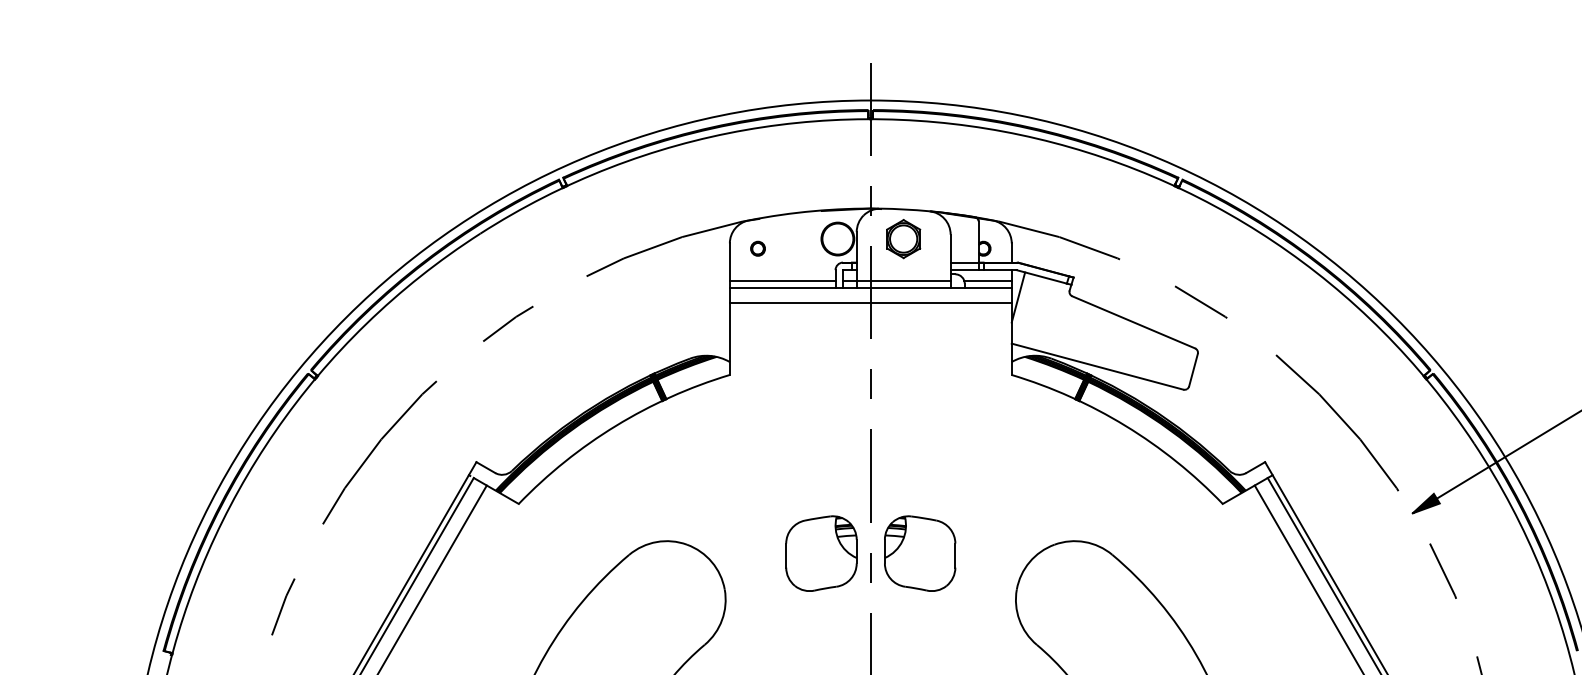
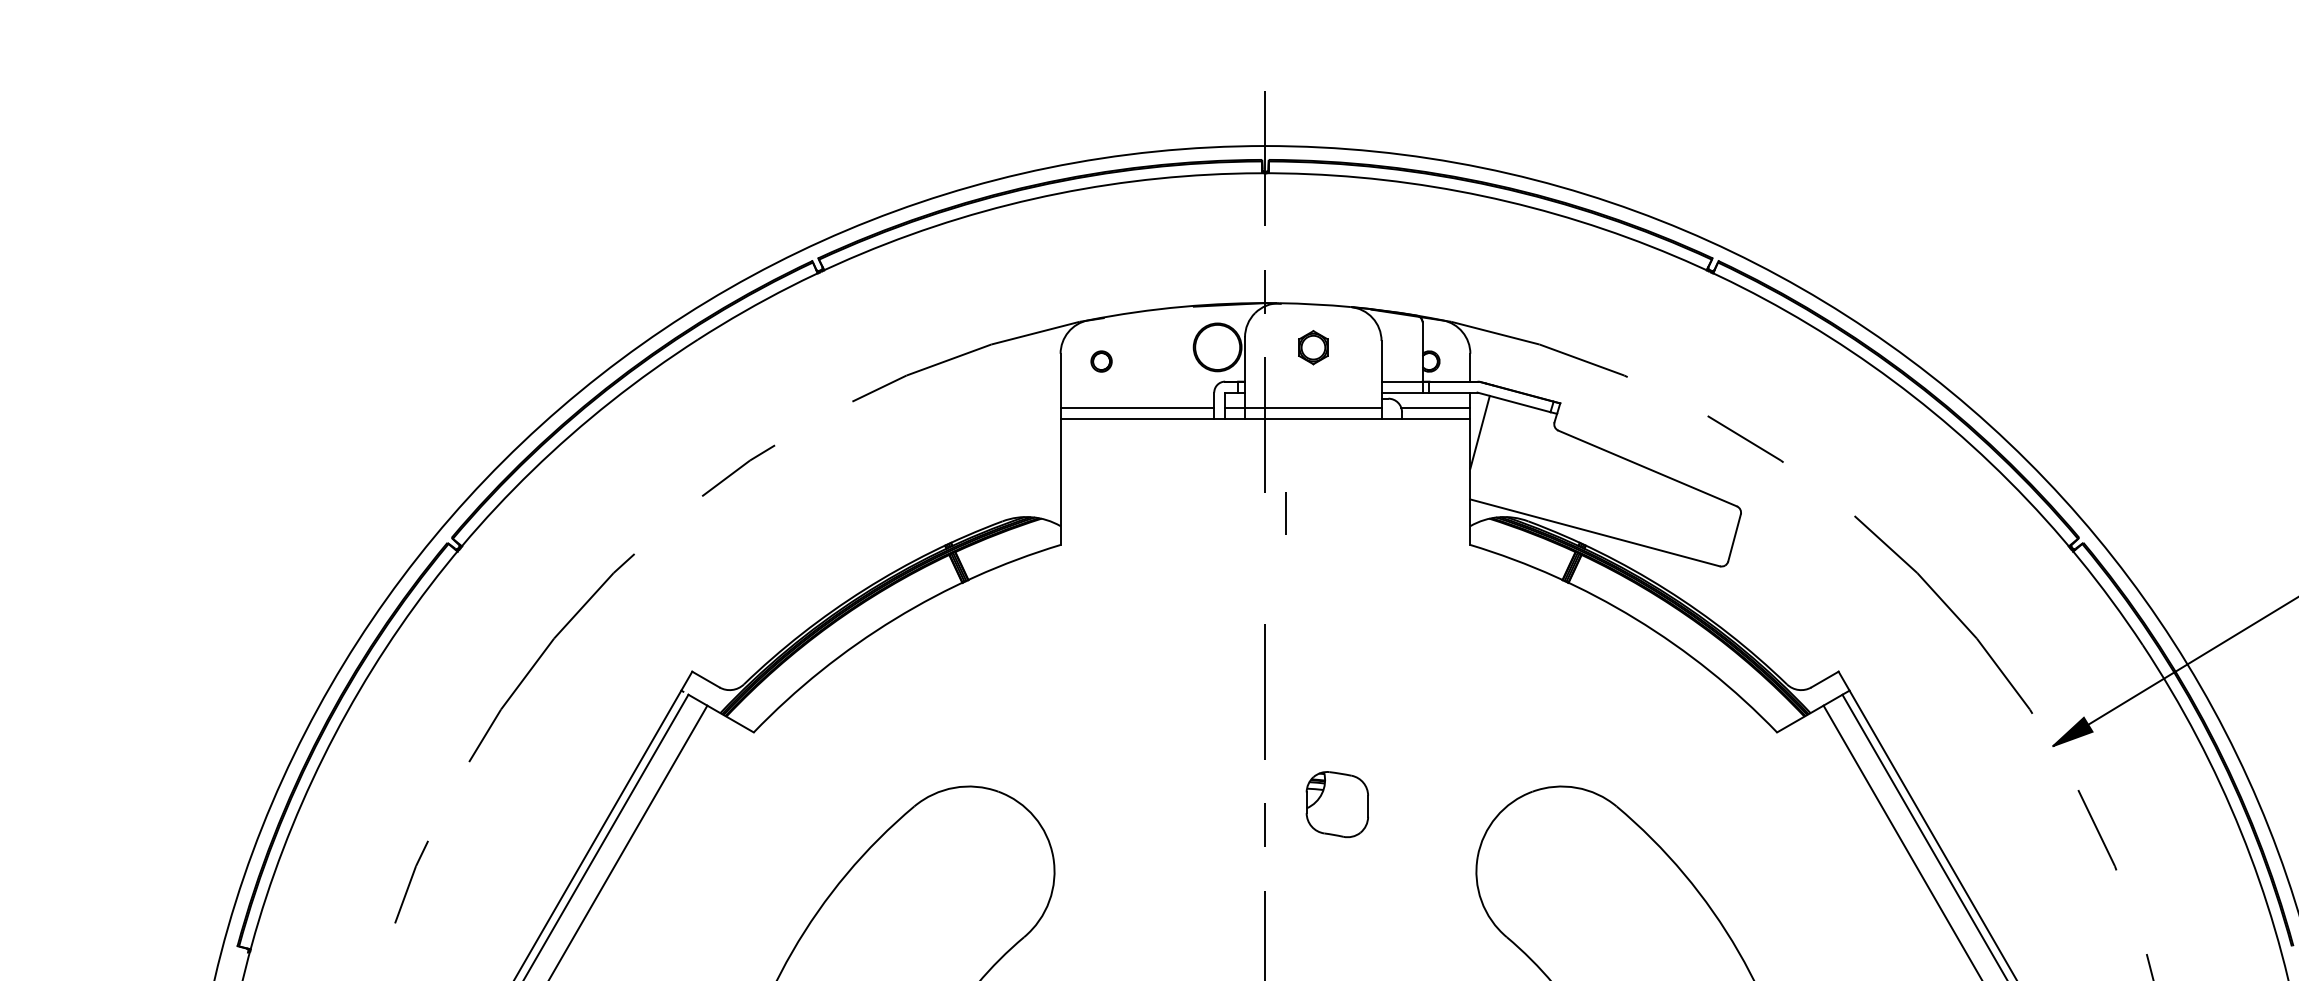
part: (903, 239) -> (1313, 348), size x0.6
line: (870, 303) -> (1265, 441), removed
line: (870, 383) -> (1285, 512), moved
part: (821, 553) -> (1193, 804), removed
part: (920, 553) -> (1337, 804), size x0.6

